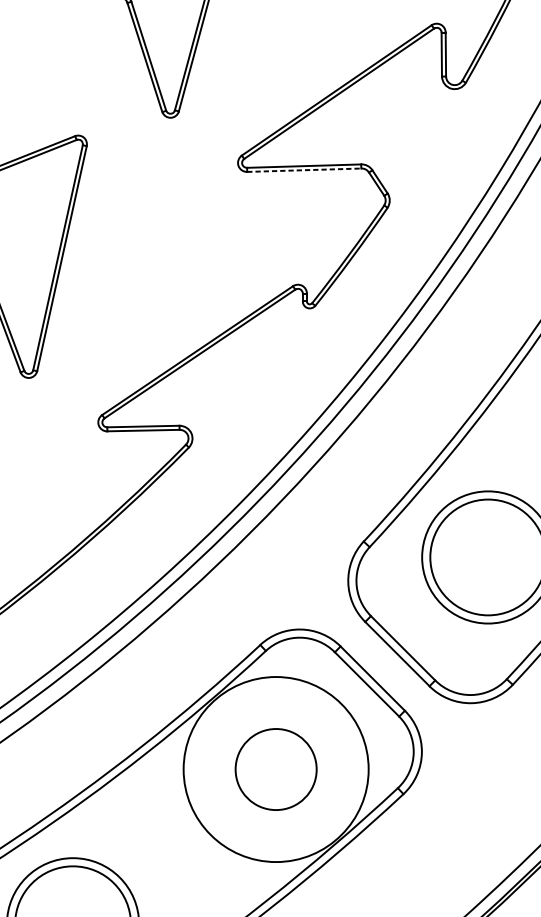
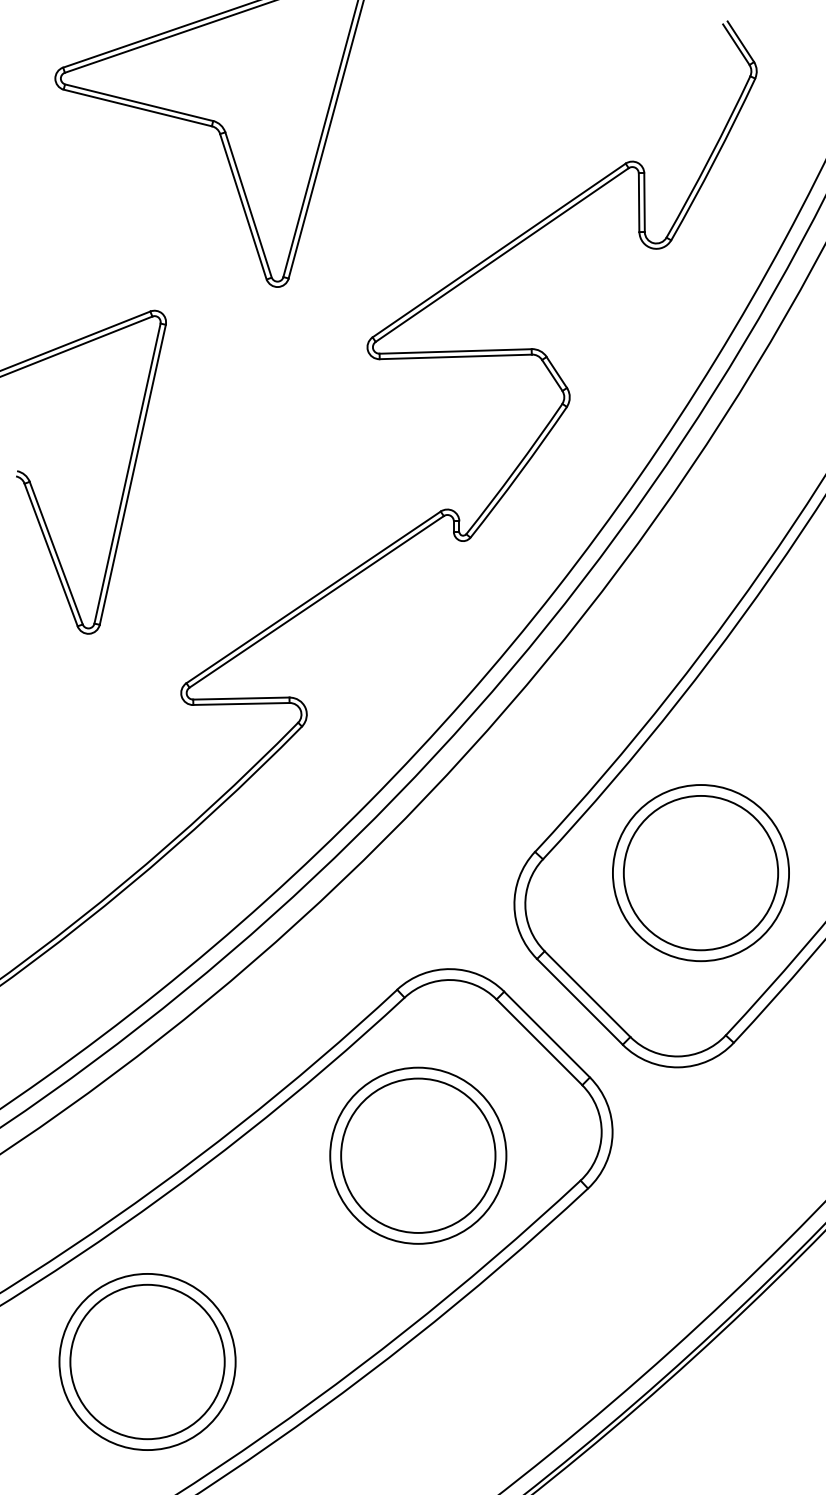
line: (304, 169) -> (456, 356), dashed -> solid
circle: (276, 769) -> (418, 1155), size x0.71
circle: (276, 769) -> (418, 1155), size x1.43

